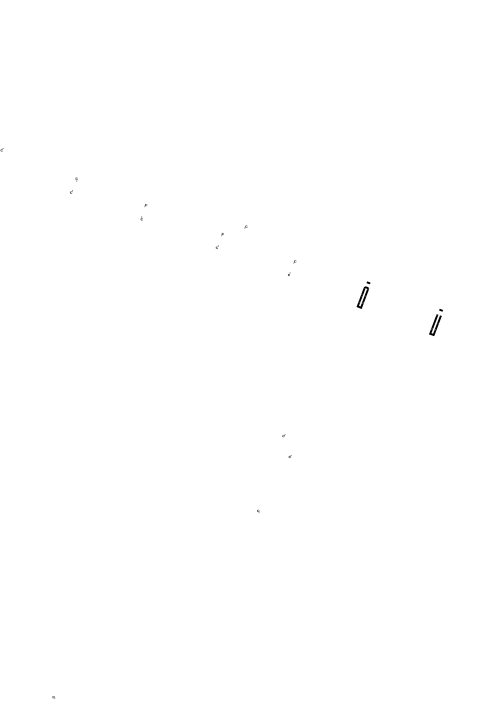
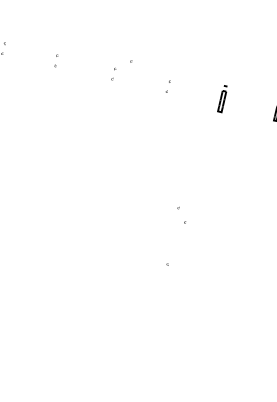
part: (363, 294) -> (222, 98), size x1.4

